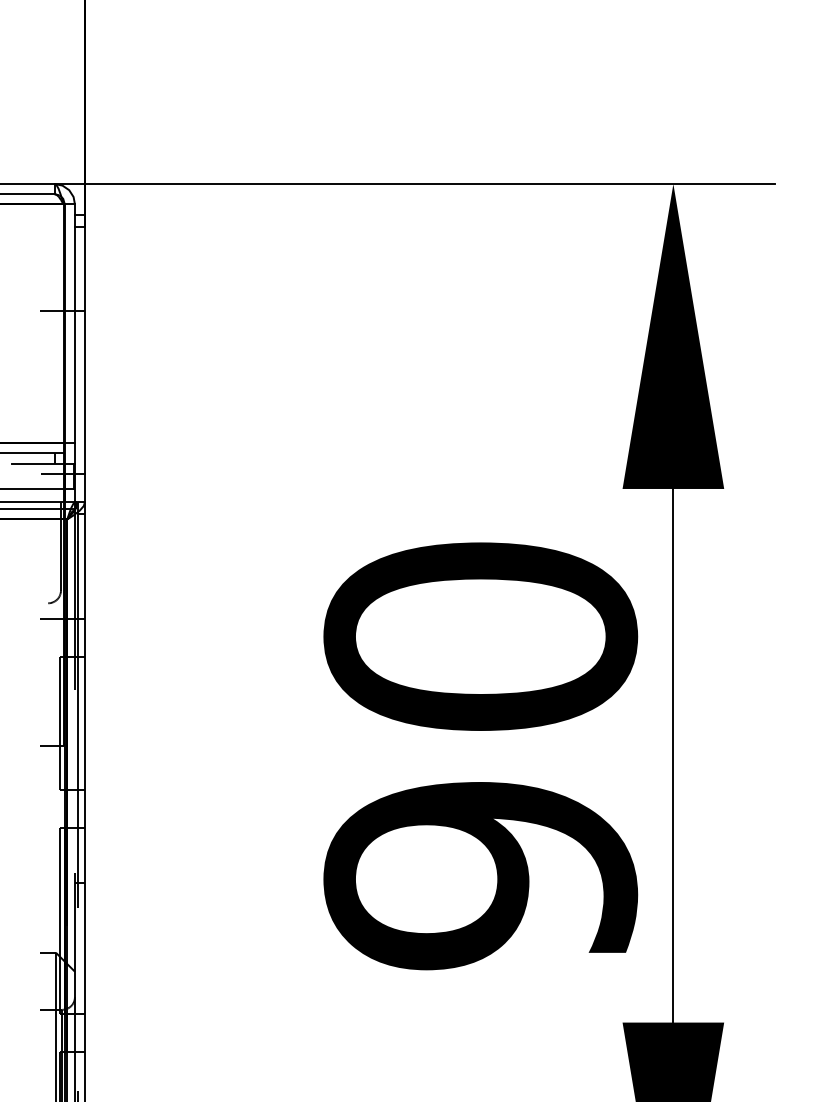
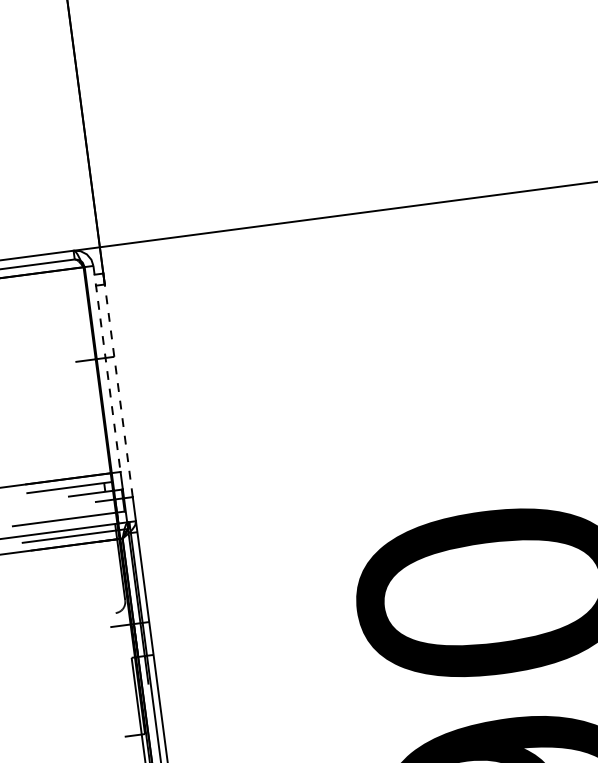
line: (74, 324) -> (106, 369), solid -> dashed
line: (85, 349) -> (119, 389), solid -> dashed

